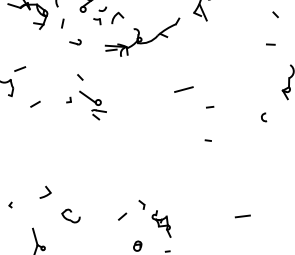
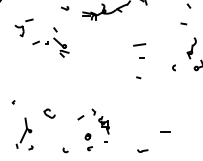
line: (183, 88) -> (139, 44), moved
part: (86, 97) -> (57, 42), moved
part: (45, 192) -> (35, 97), removed
line: (243, 216) -> (165, 131), moved

